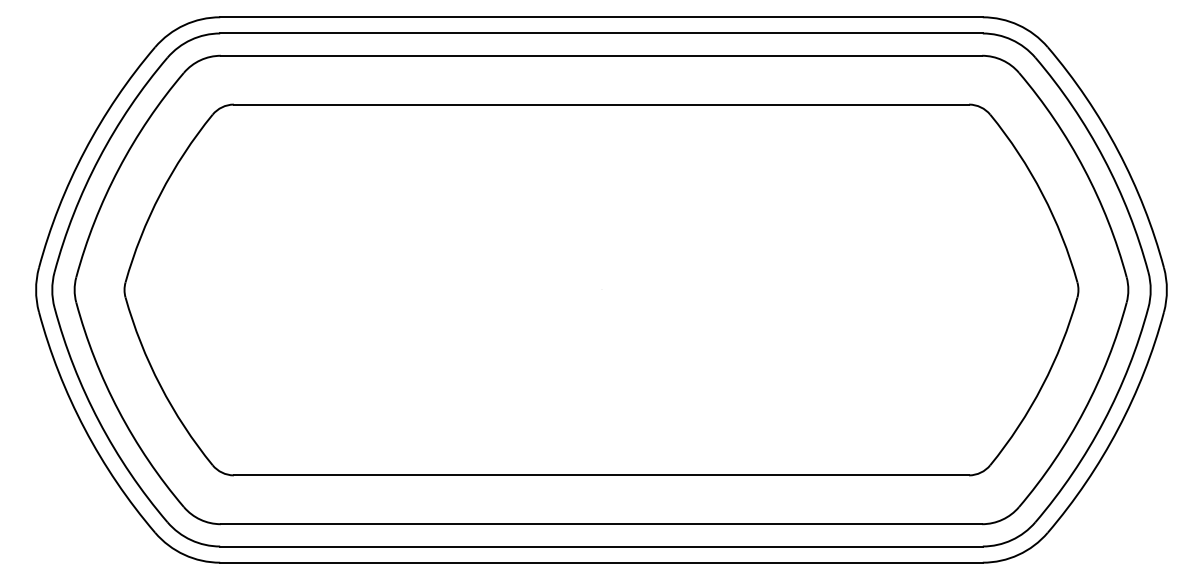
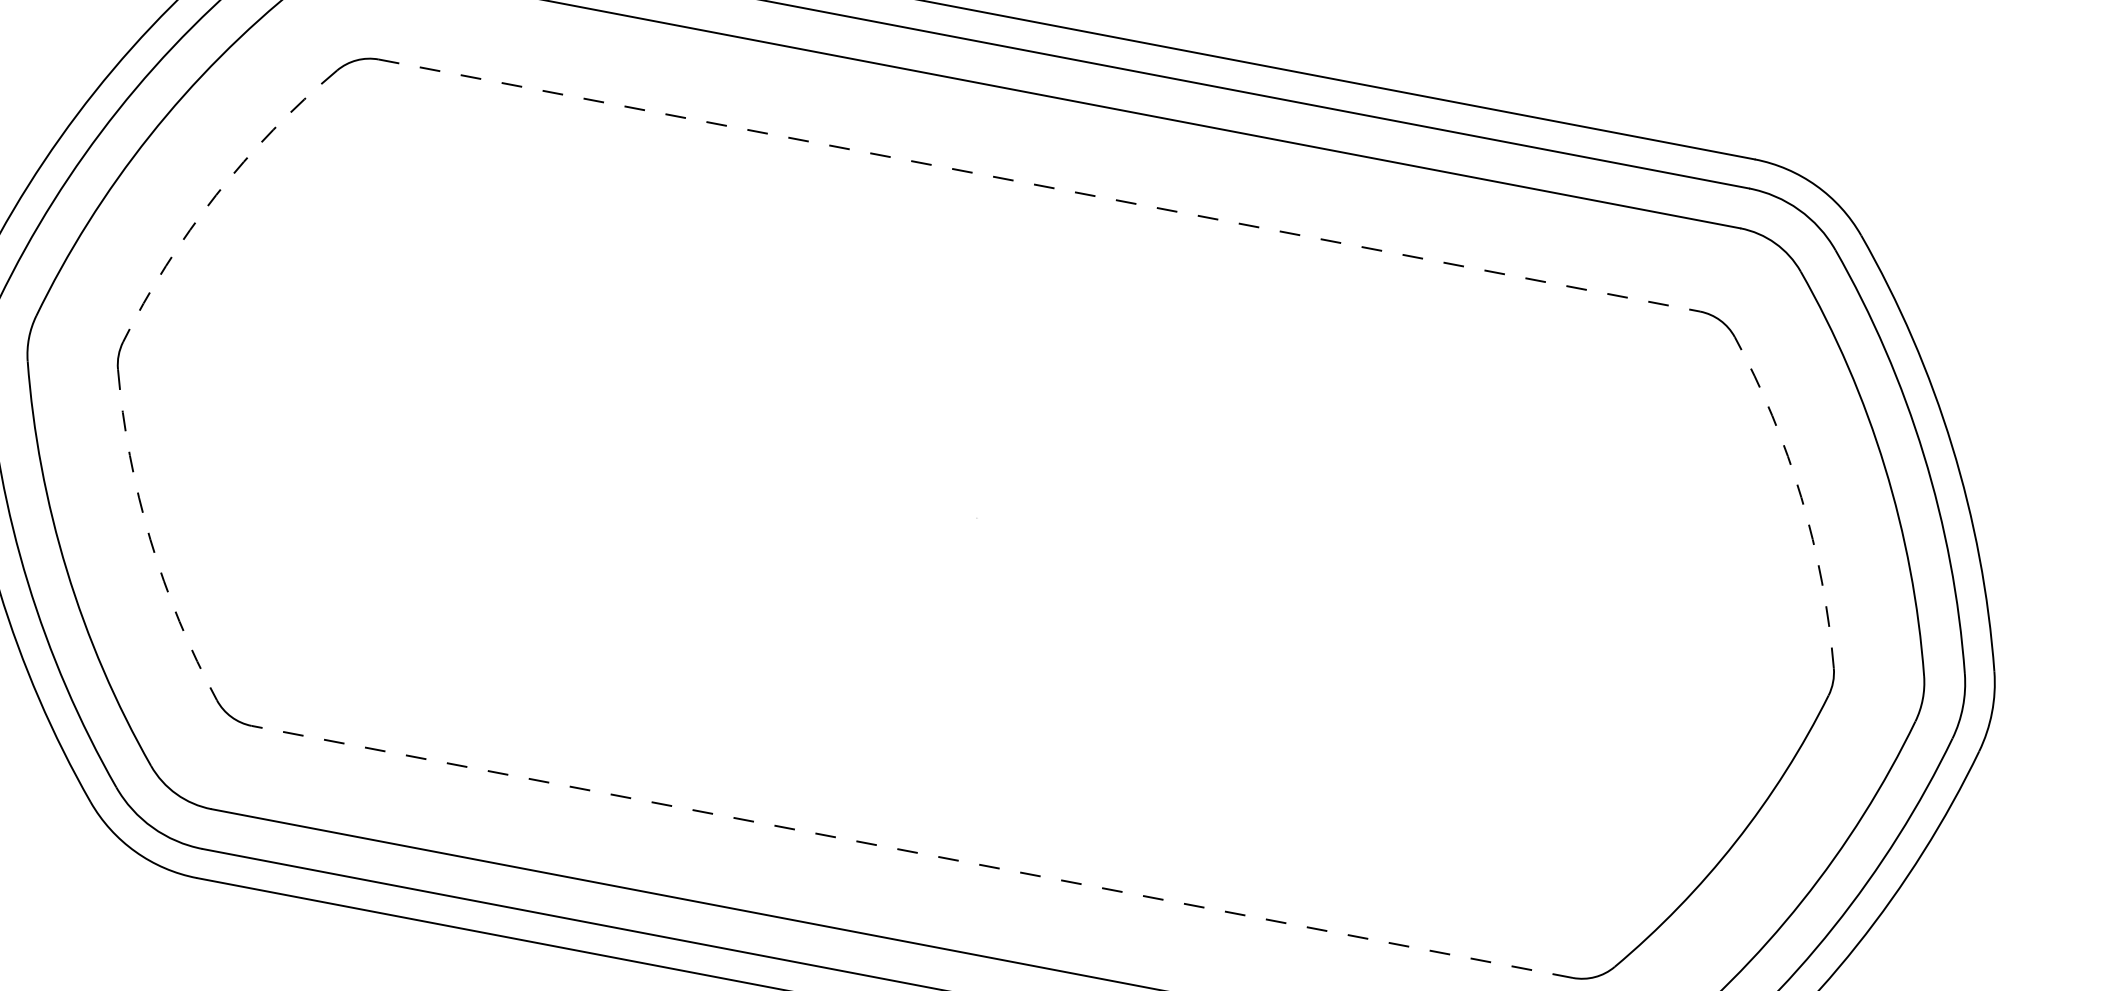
line: (601, 104) -> (1039, 185), solid -> dashed
arc: (160, 194) -> (216, 195), solid -> dashed
arc: (1042, 194) -> (1801, 498), solid -> dashed
arc: (160, 385) -> (150, 539), solid -> dashed
line: (601, 475) -> (912, 852), solid -> dashed

